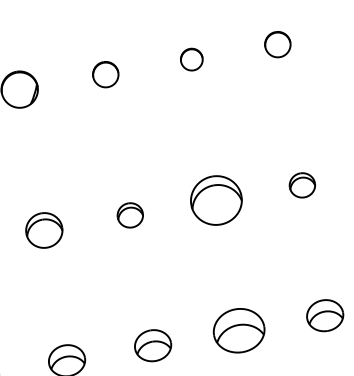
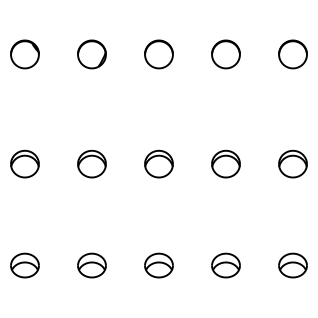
part: (277, 44) -> (292, 54), size x1.43
part: (191, 59) -> (225, 54), size x1.67
part: (105, 74) -> (158, 54), size x1.43
part: (301, 184) -> (292, 163), size x1.43
part: (215, 199) -> (225, 163), size x0.71
part: (129, 214) -> (158, 163), size x1.43
part: (238, 330) -> (225, 265), size x0.71

